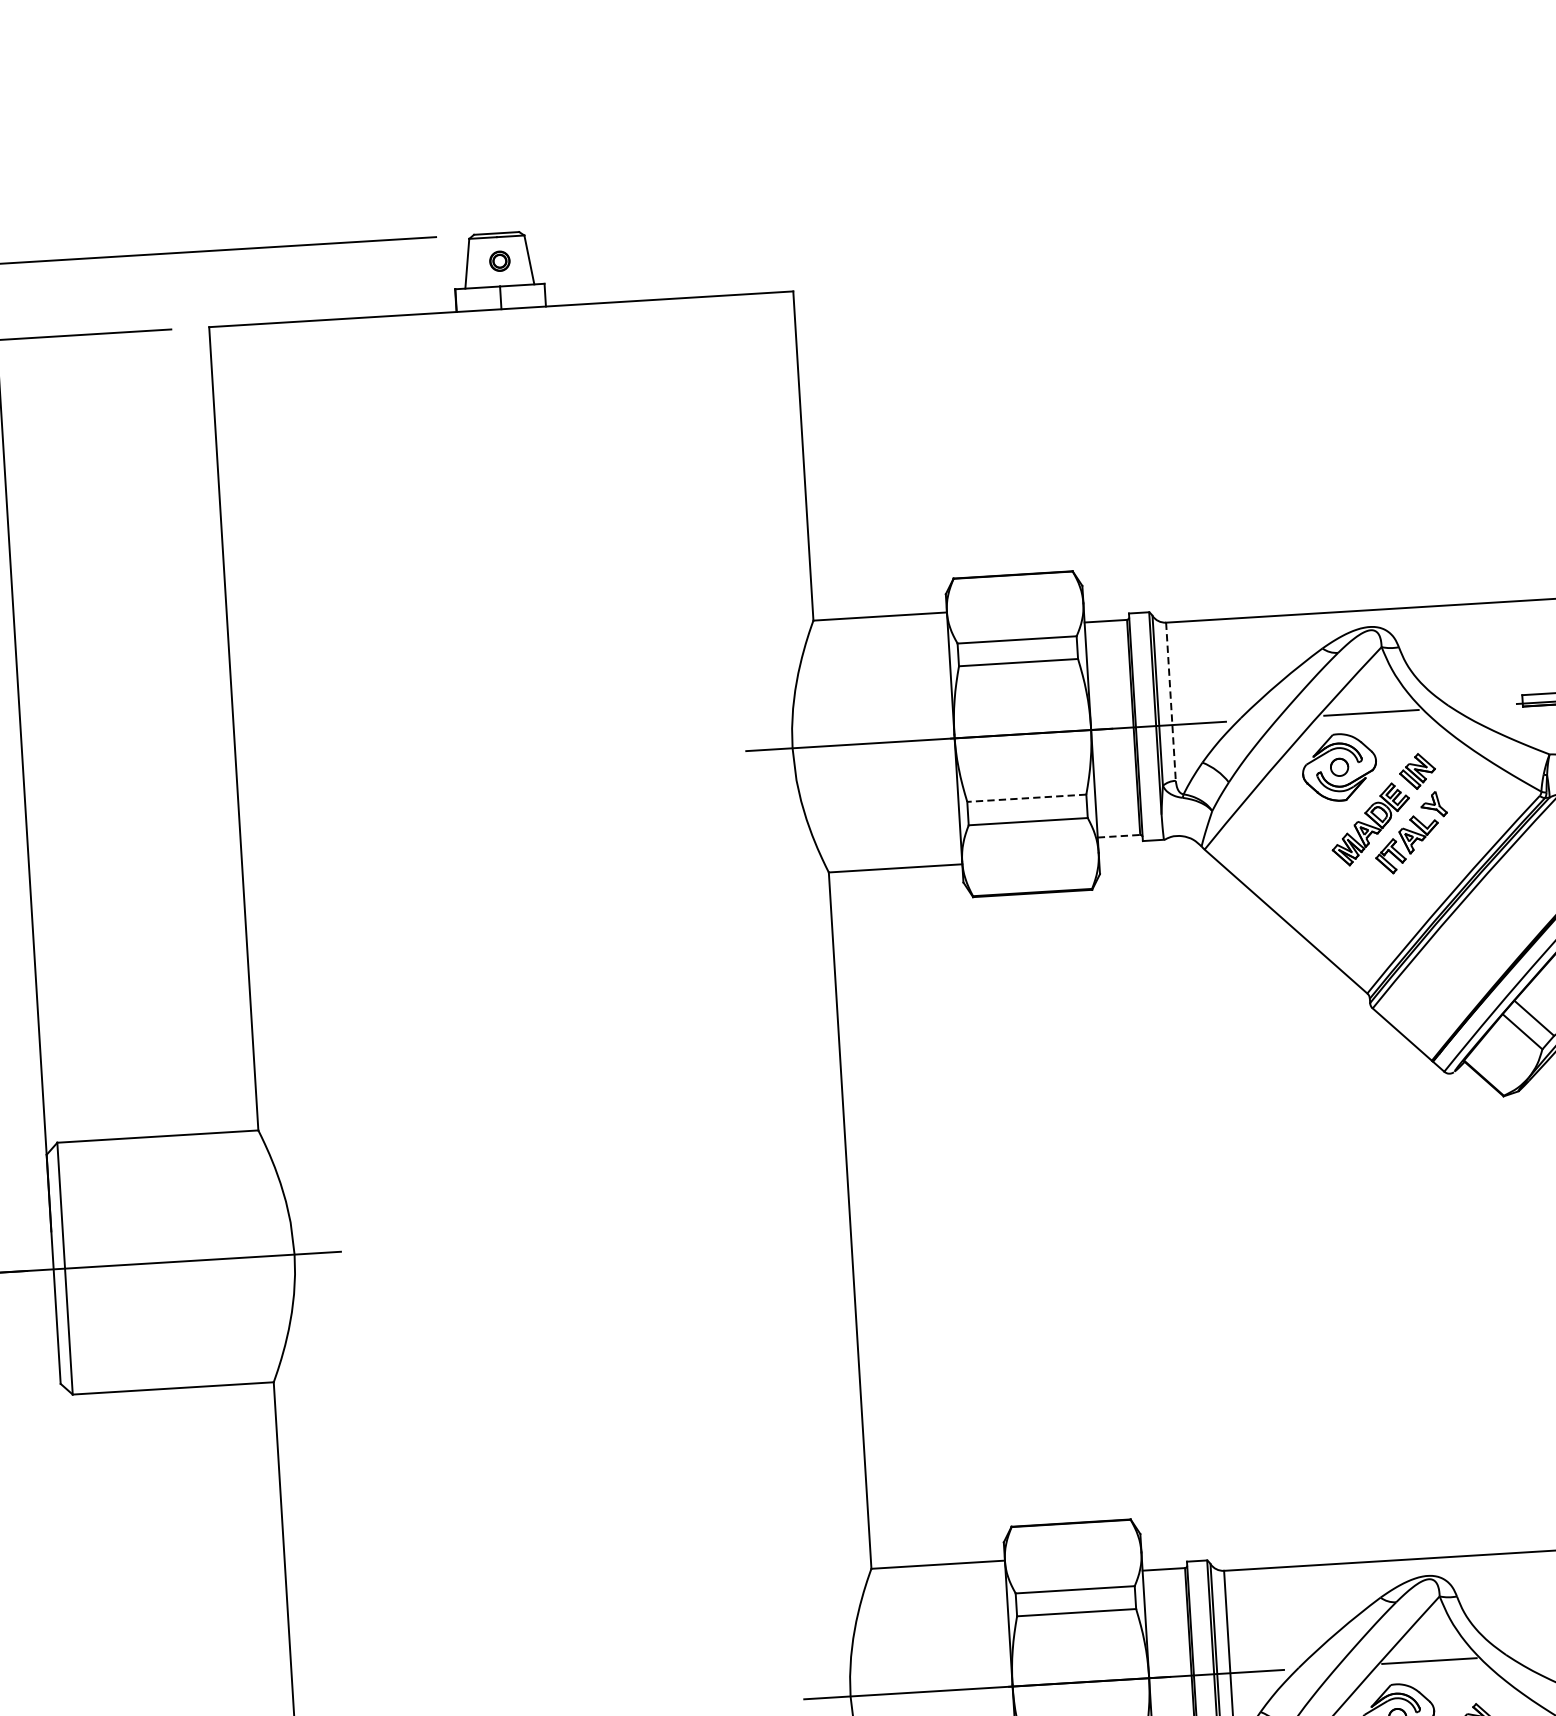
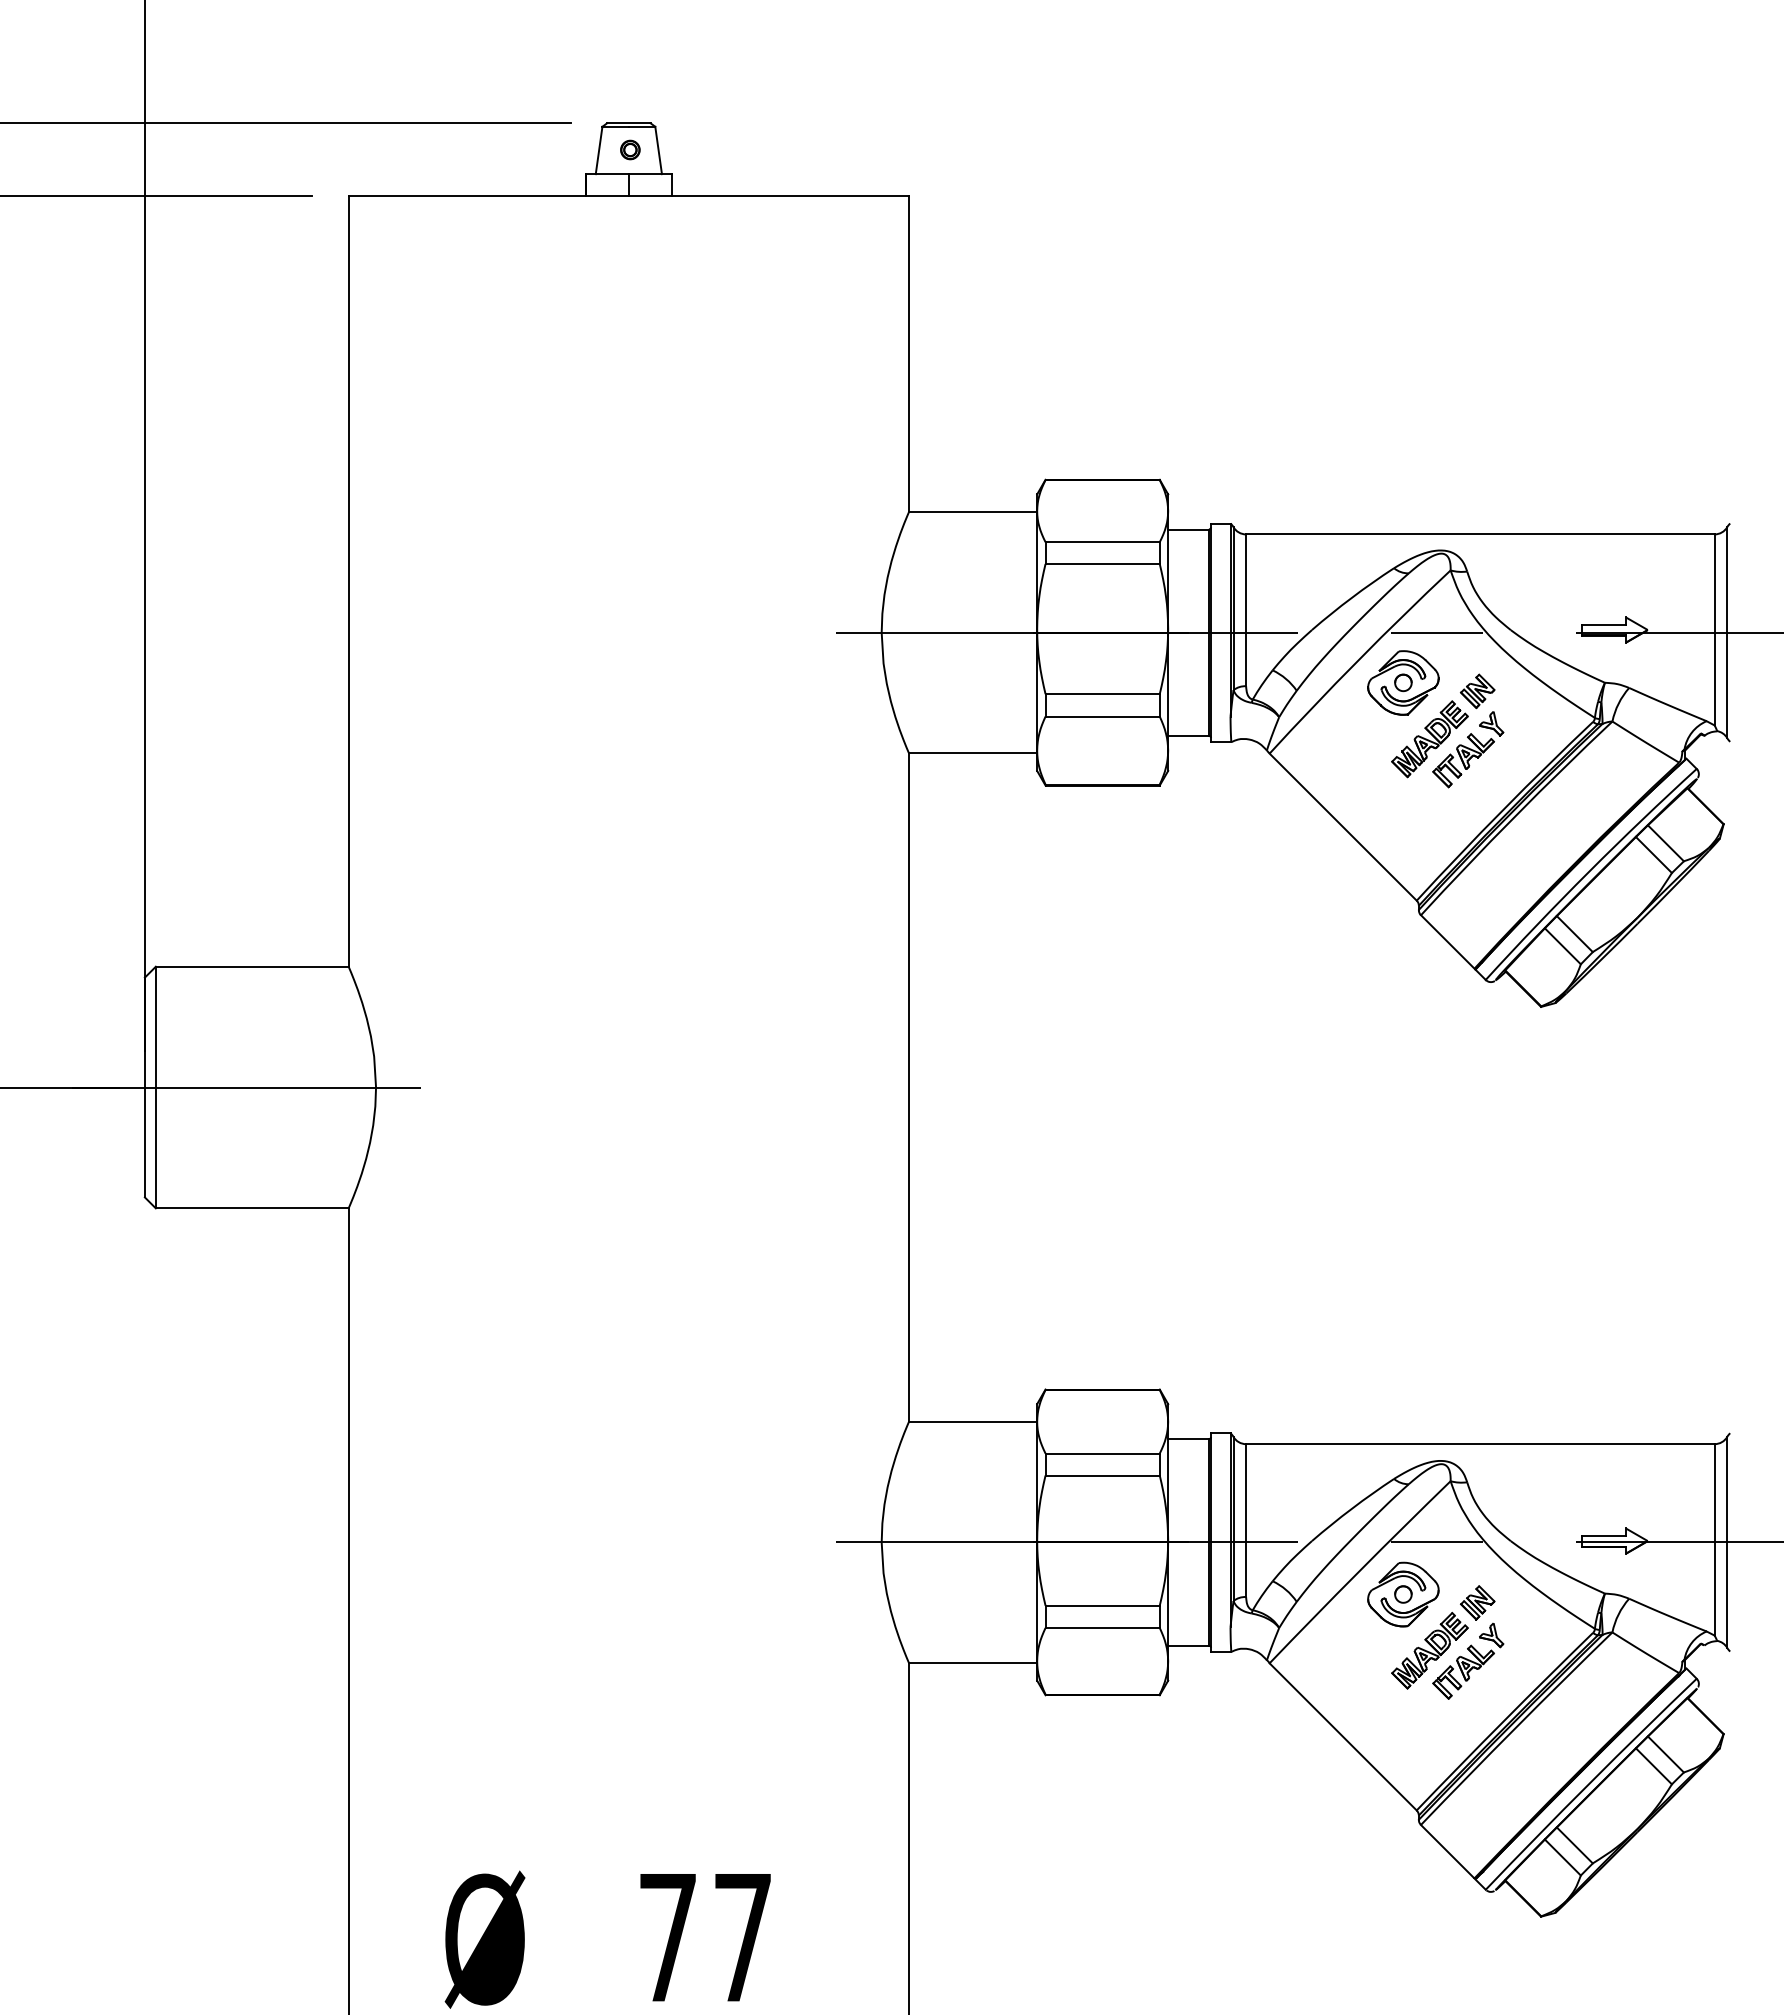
line: (1171, 701) -> (1246, 610), dashed -> solid
line: (1026, 798) -> (1102, 694), dashed -> solid
line: (1119, 835) -> (1189, 735), dashed -> solid

